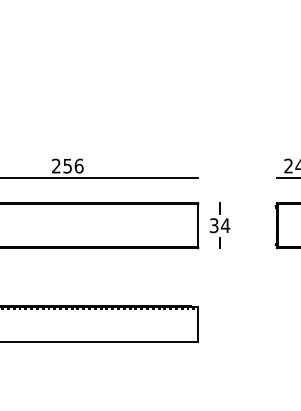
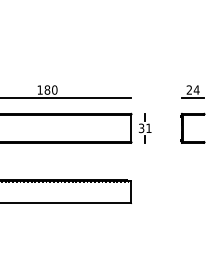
text: (67, 165) -> (47, 89), 256 -> 180
text: (224, 224) -> (148, 127), 34 -> 31

